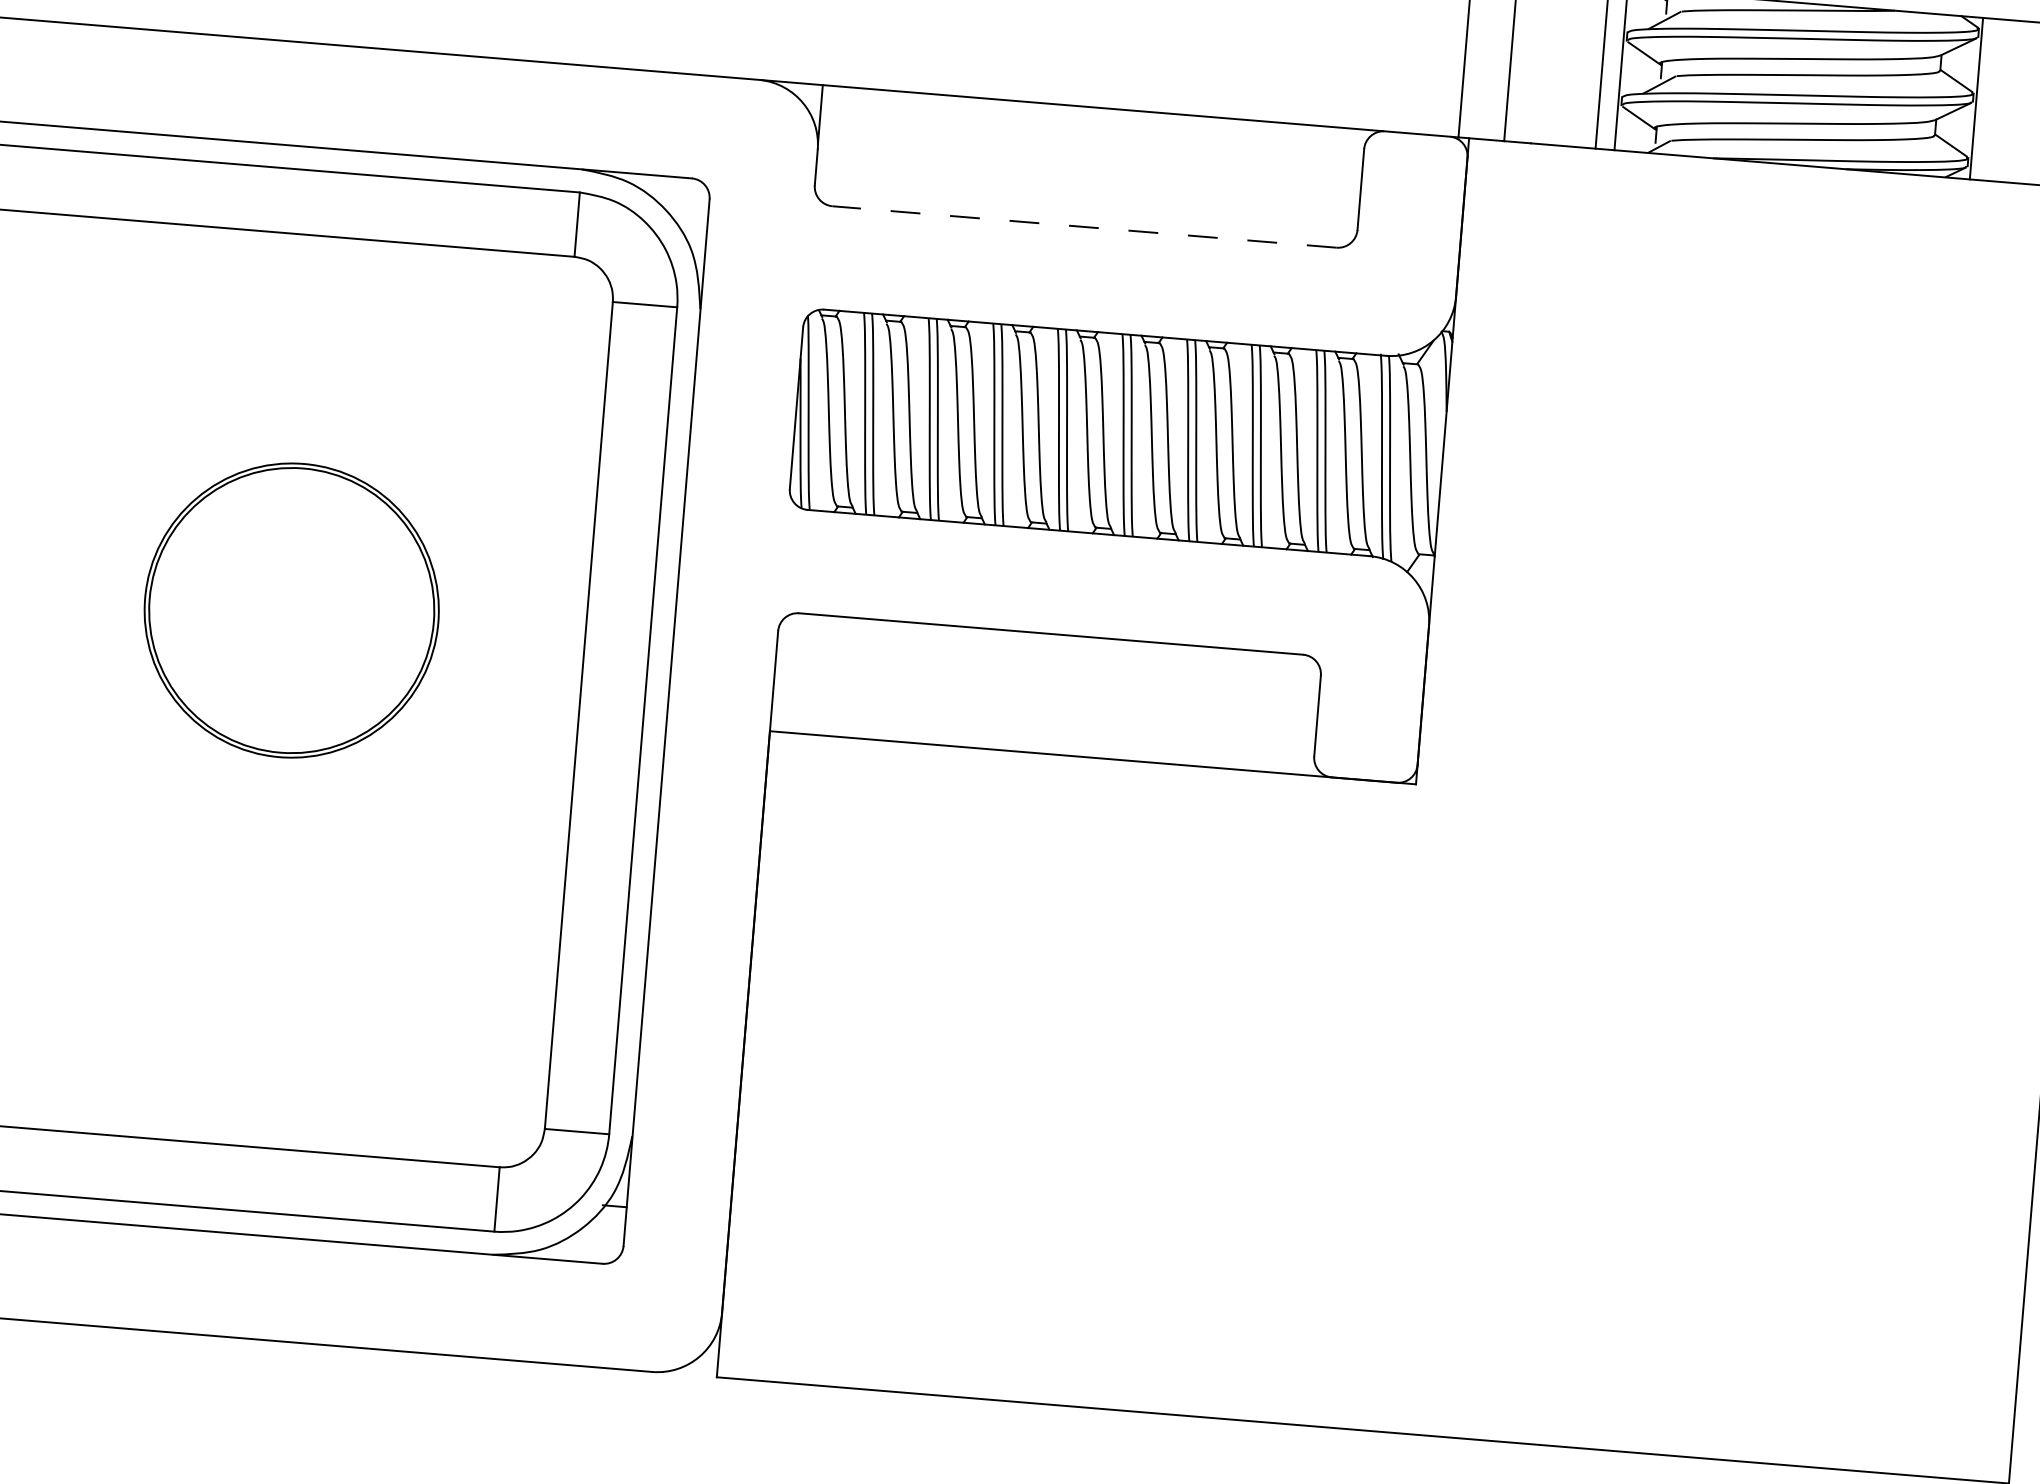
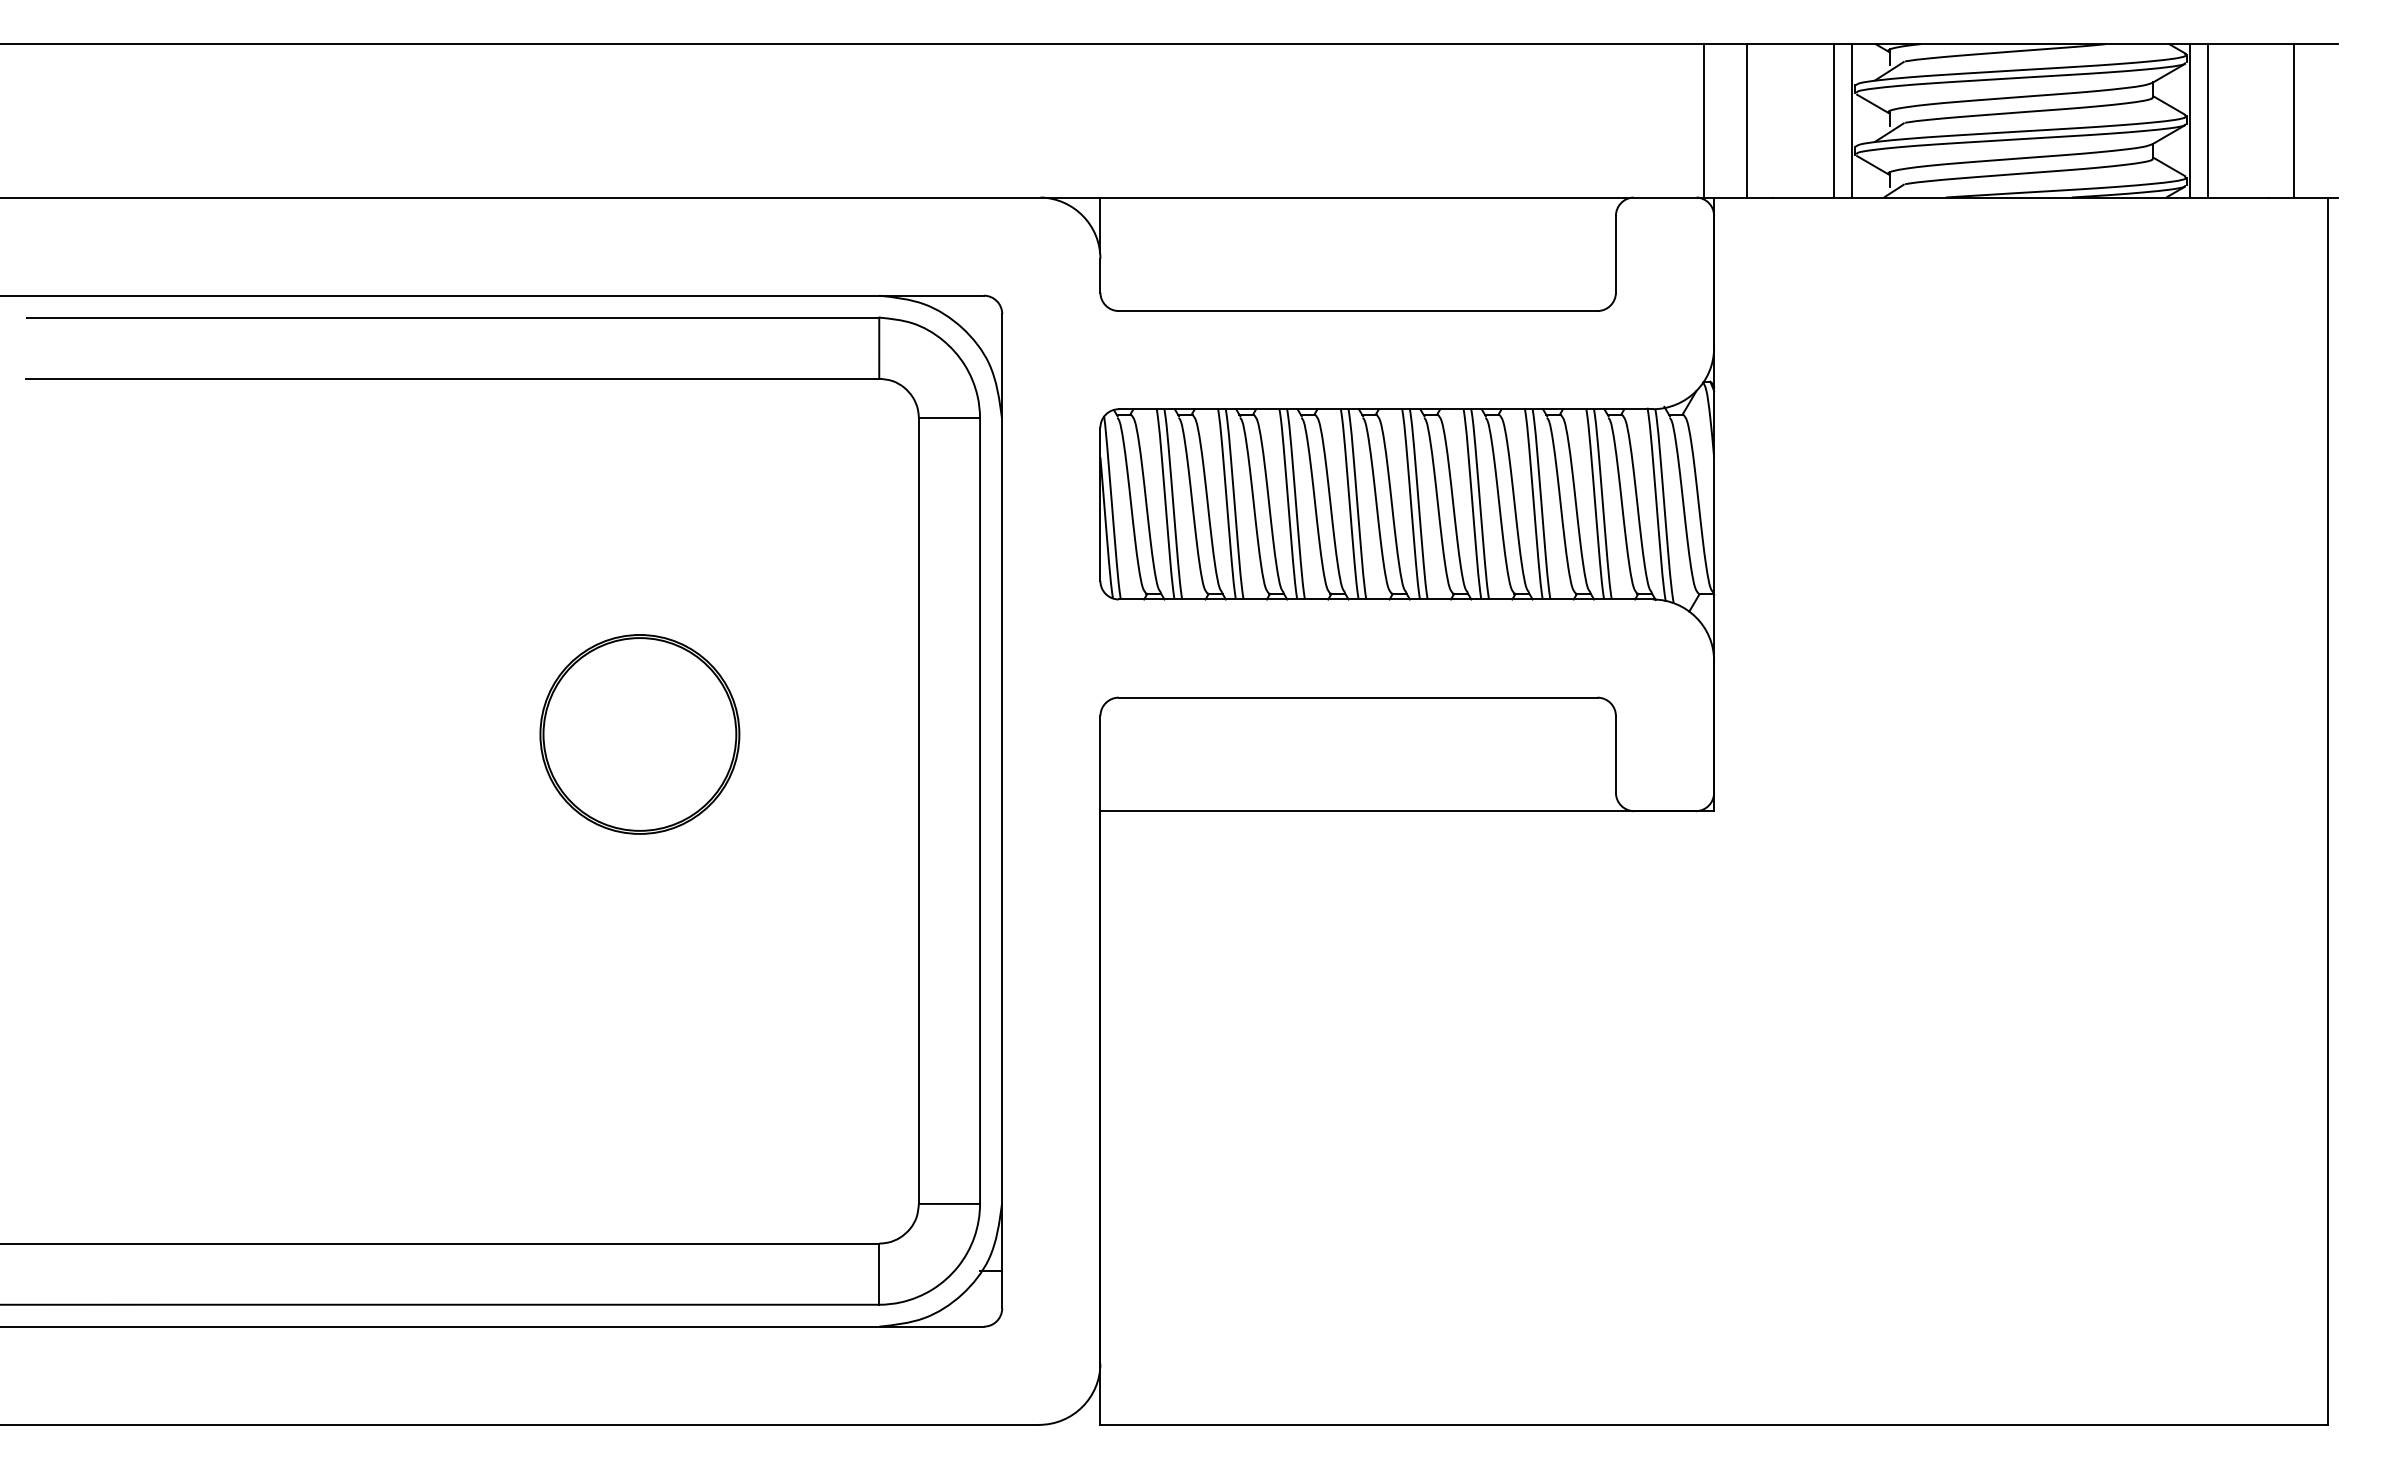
line: (1995, 99) -> (2207, 120), added
line: (1083, 227) -> (1357, 311), dashed -> solid
part: (291, 610) -> (639, 734), size x0.71

